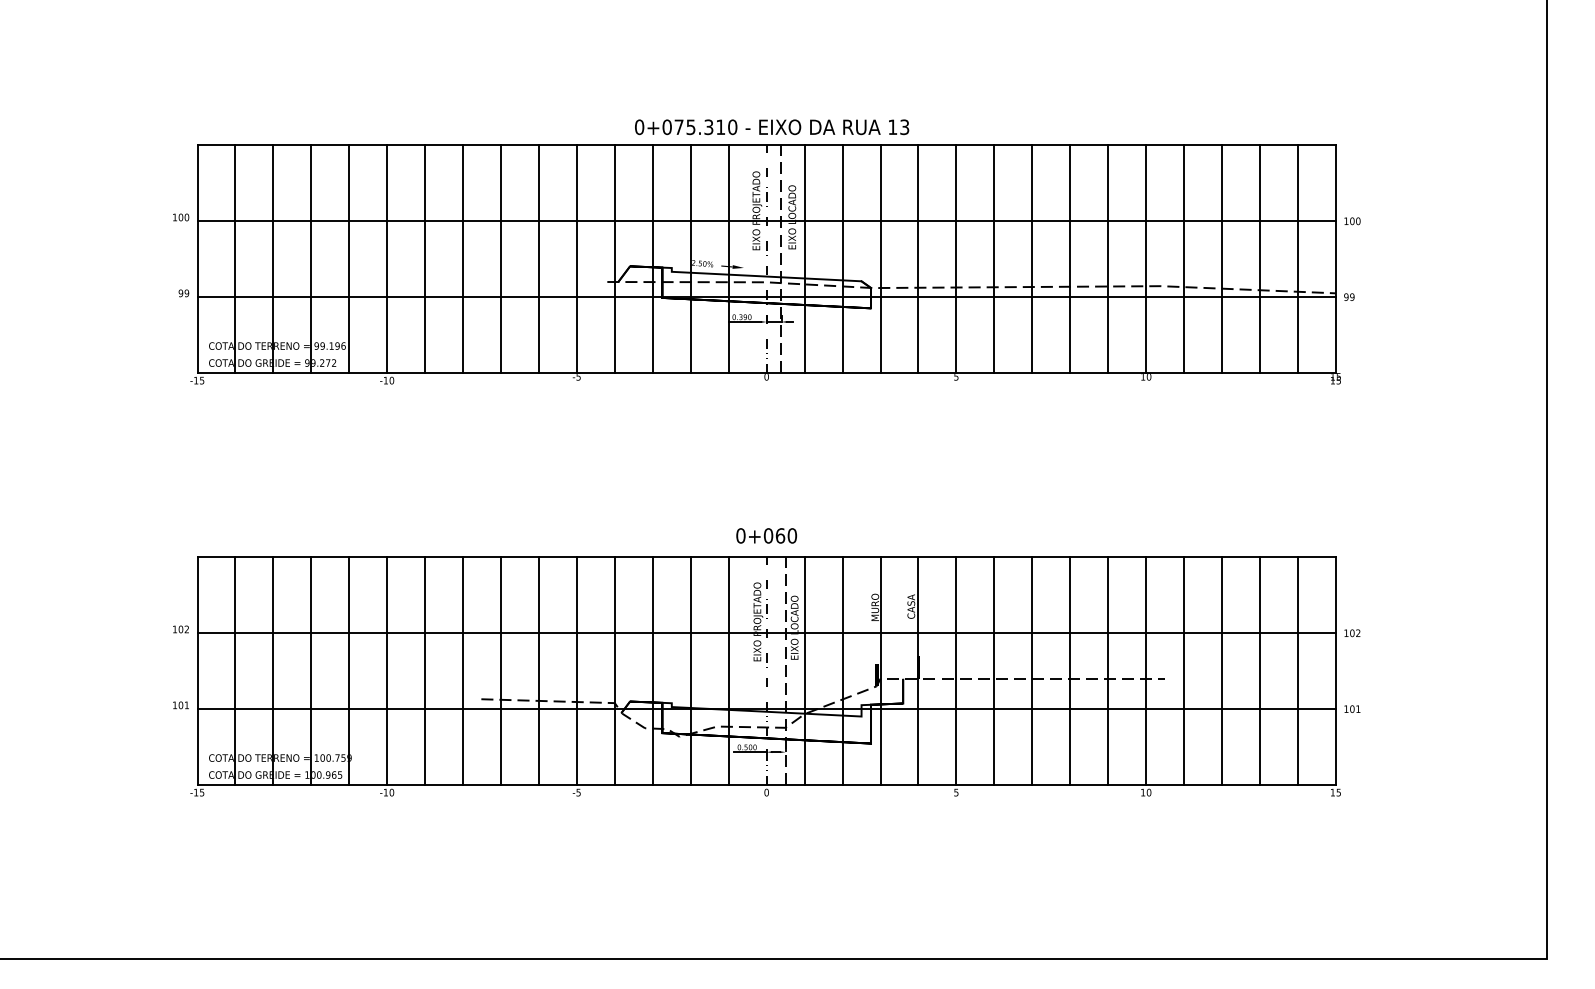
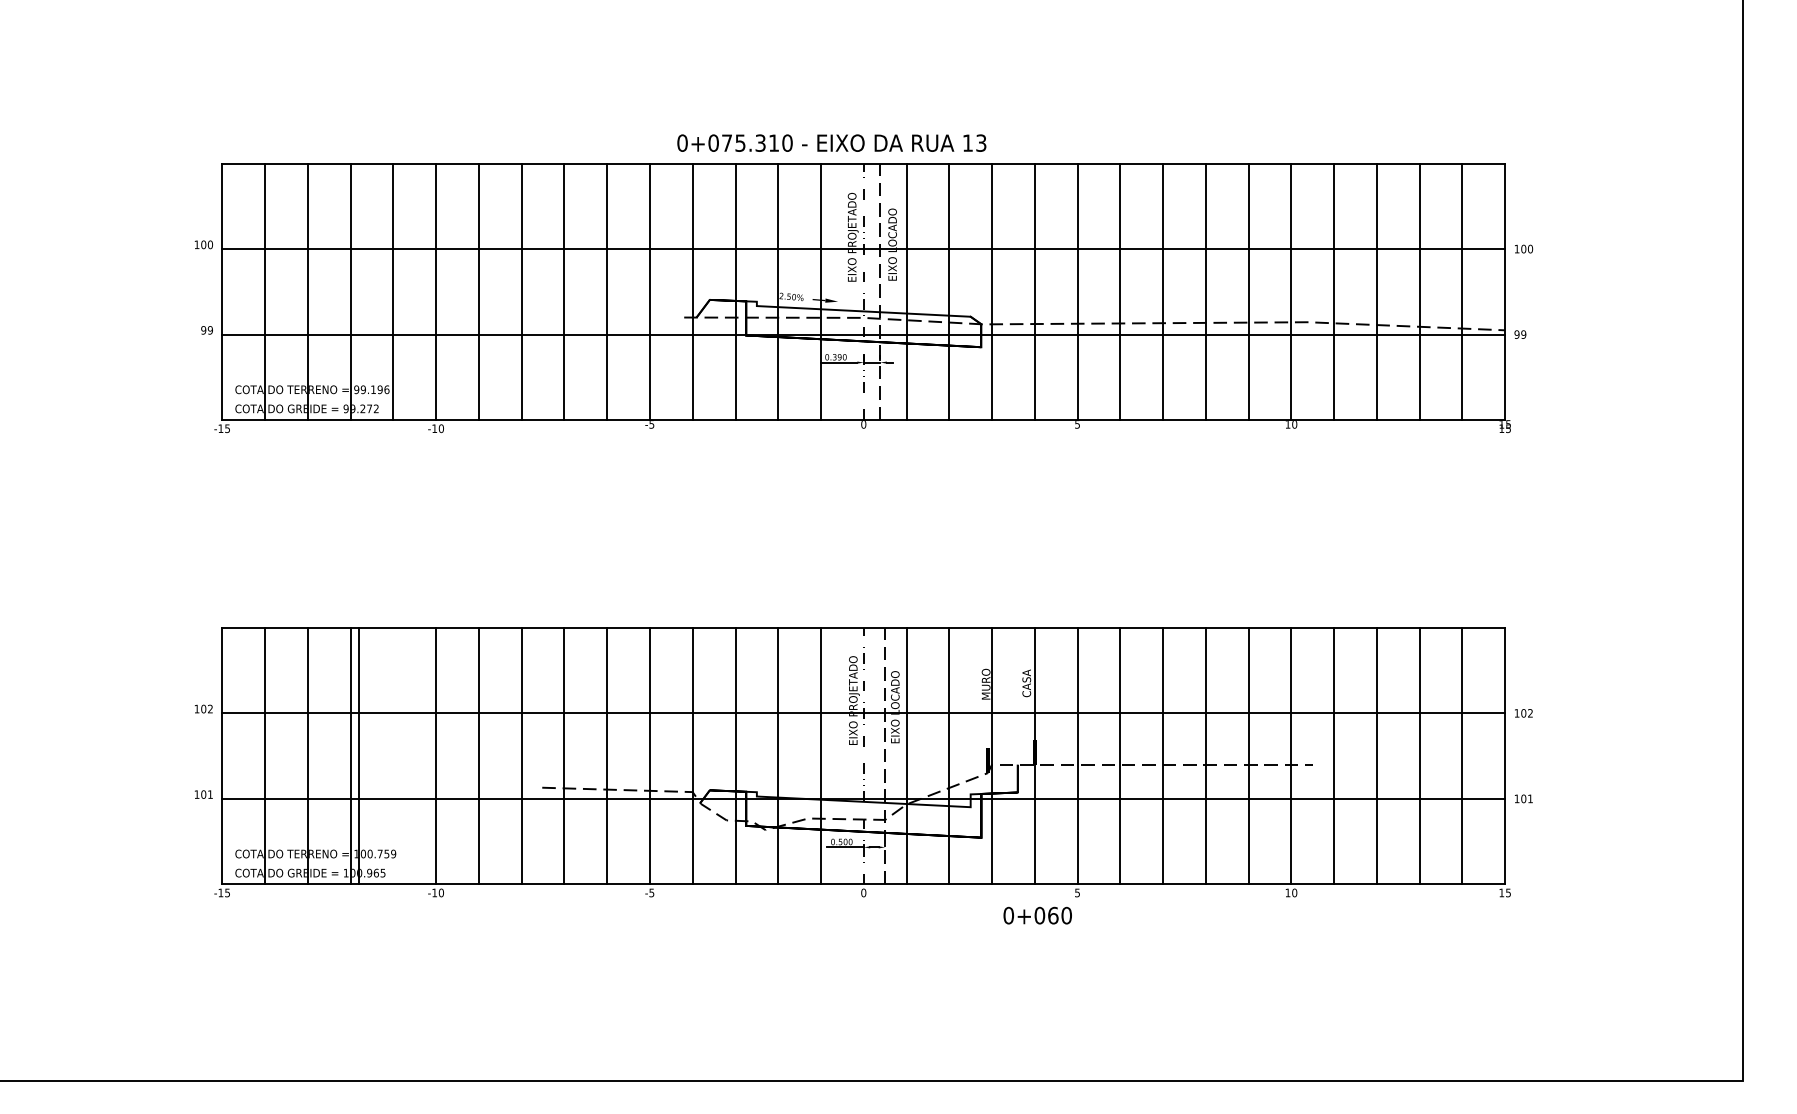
text: (771, 126) -> (831, 142), moved
text: (766, 535) -> (1037, 915), moved
line: (349, 670) -> (359, 755), moved

